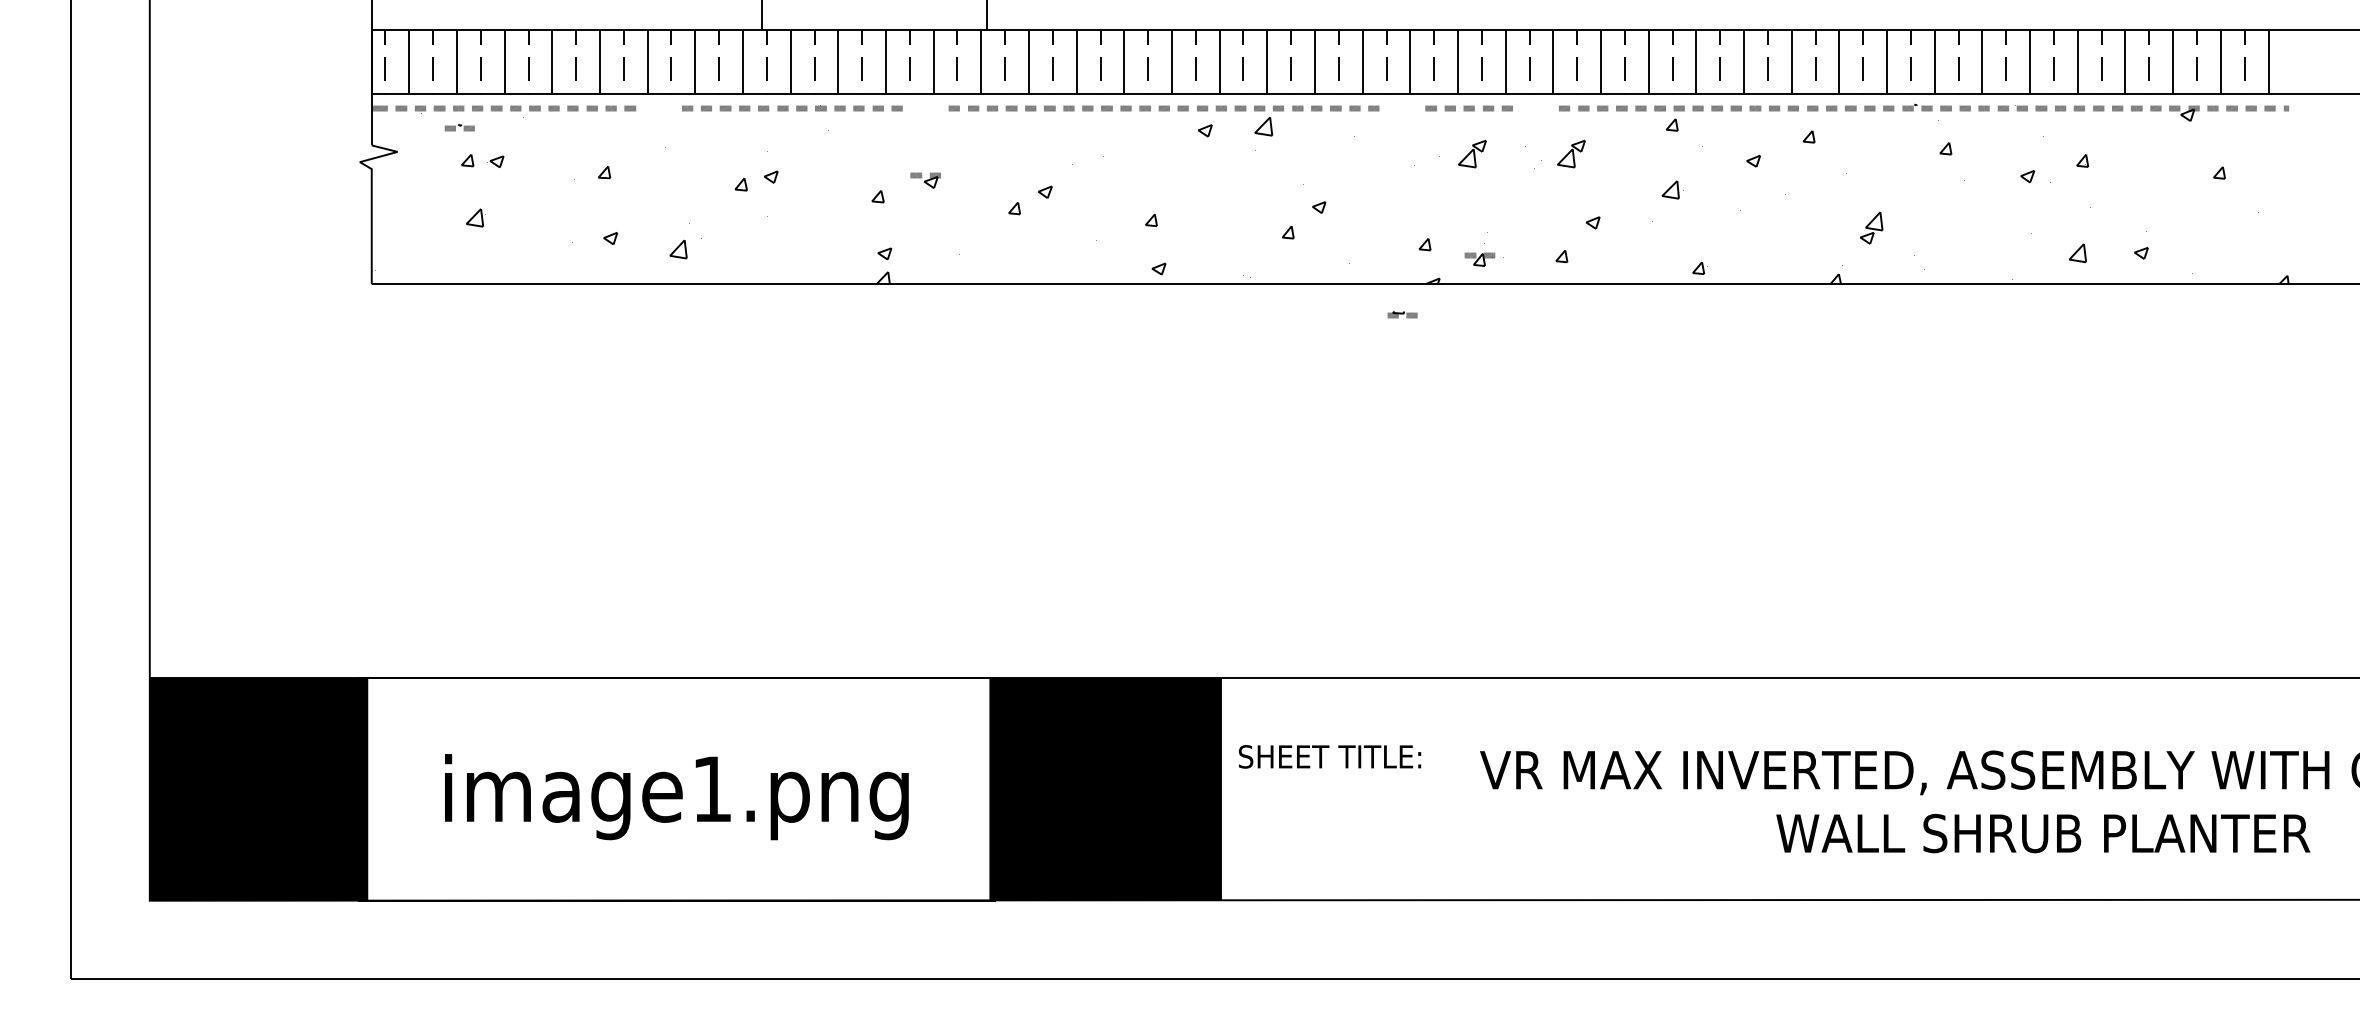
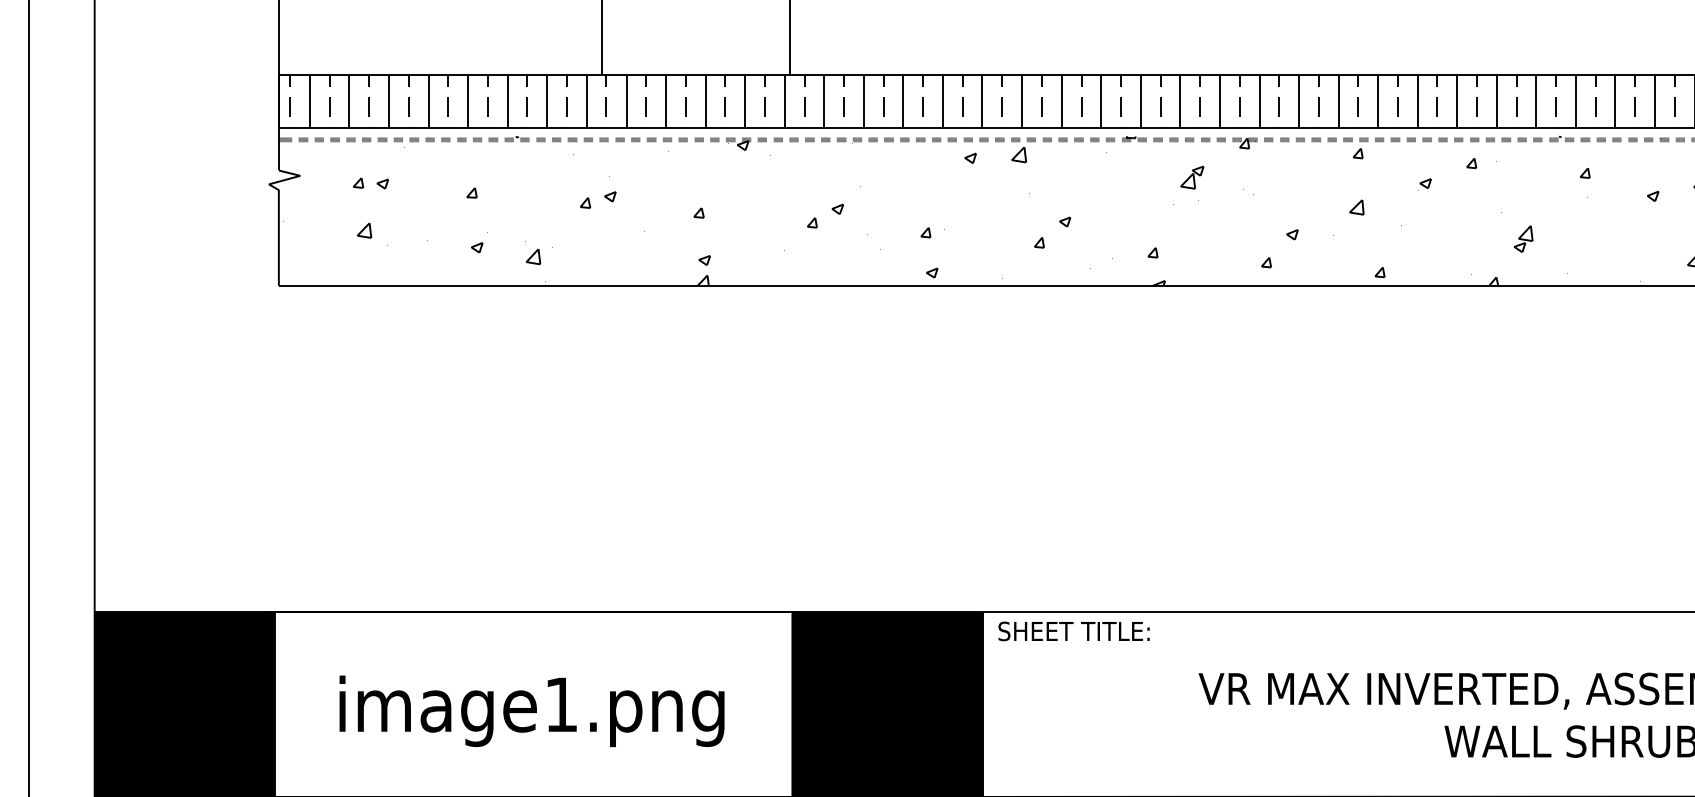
part: (459, 127) -> (516, 139), moved
part: (1571, 153) -> (1274, 177), removed
part: (925, 180) -> (738, 143), moved
part: (1479, 259) -> (1244, 143), moved
part: (1402, 314) -> (1134, 139), moved
text: (1329, 756) -> (1073, 631), moved

